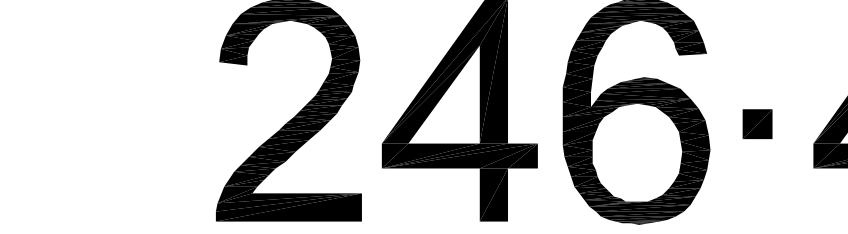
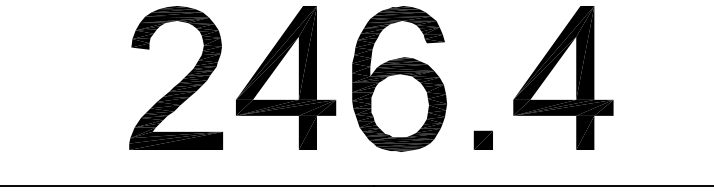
part: (756, 122) -> (482, 139), moved

